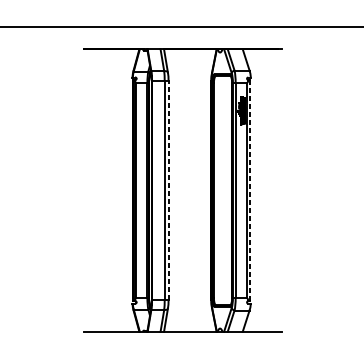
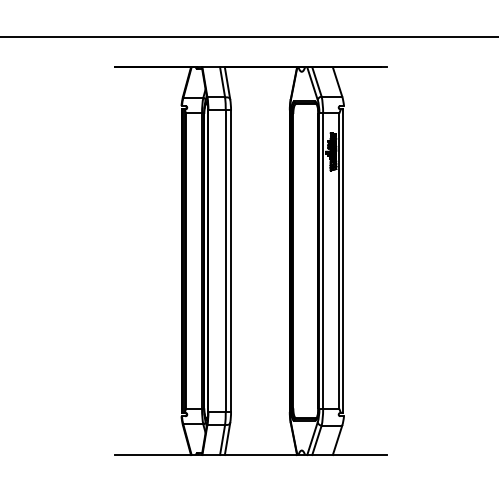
line: (168, 190) -> (231, 261), dashed -> solid
line: (250, 190) -> (343, 261), dashed -> solid

